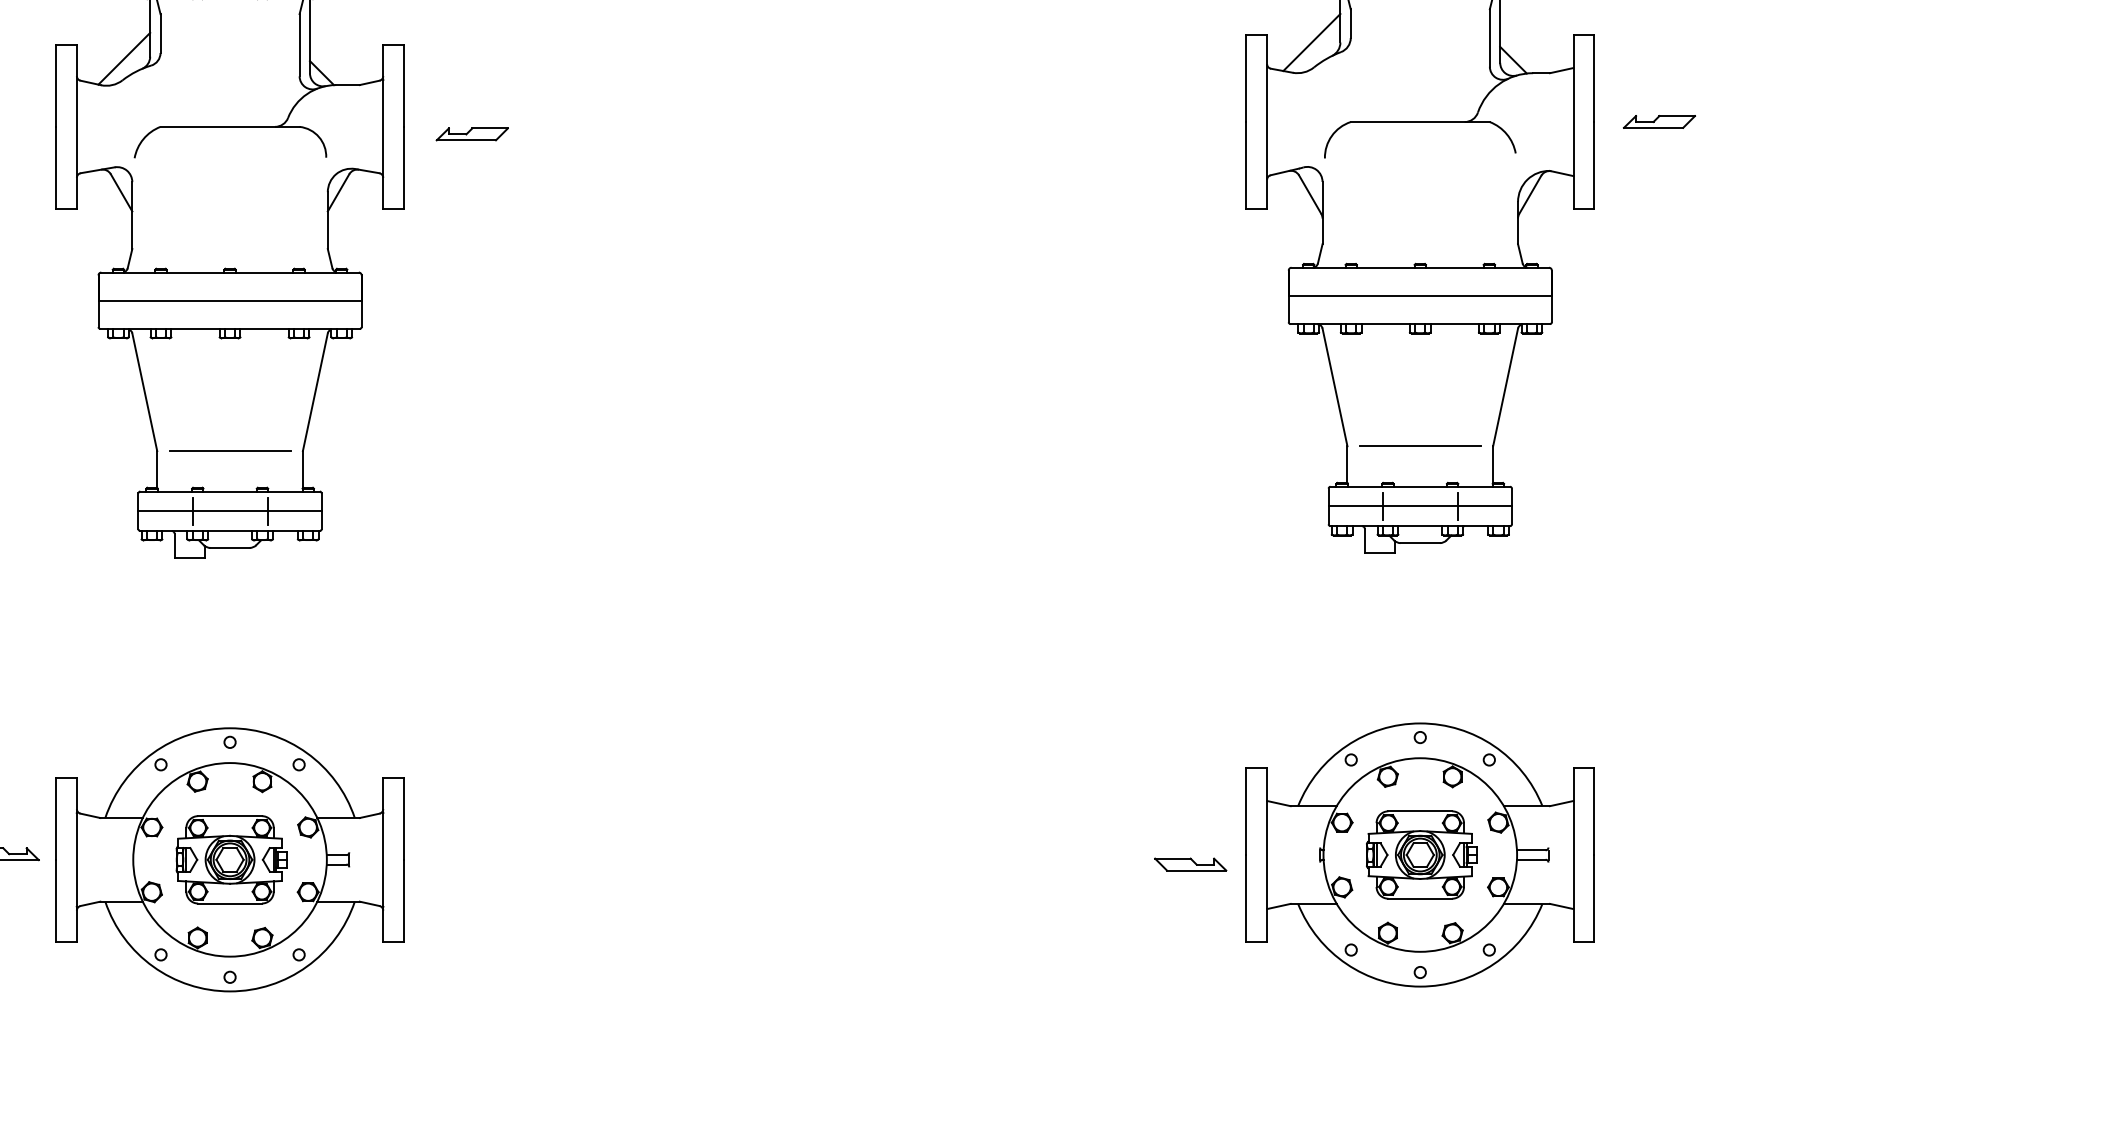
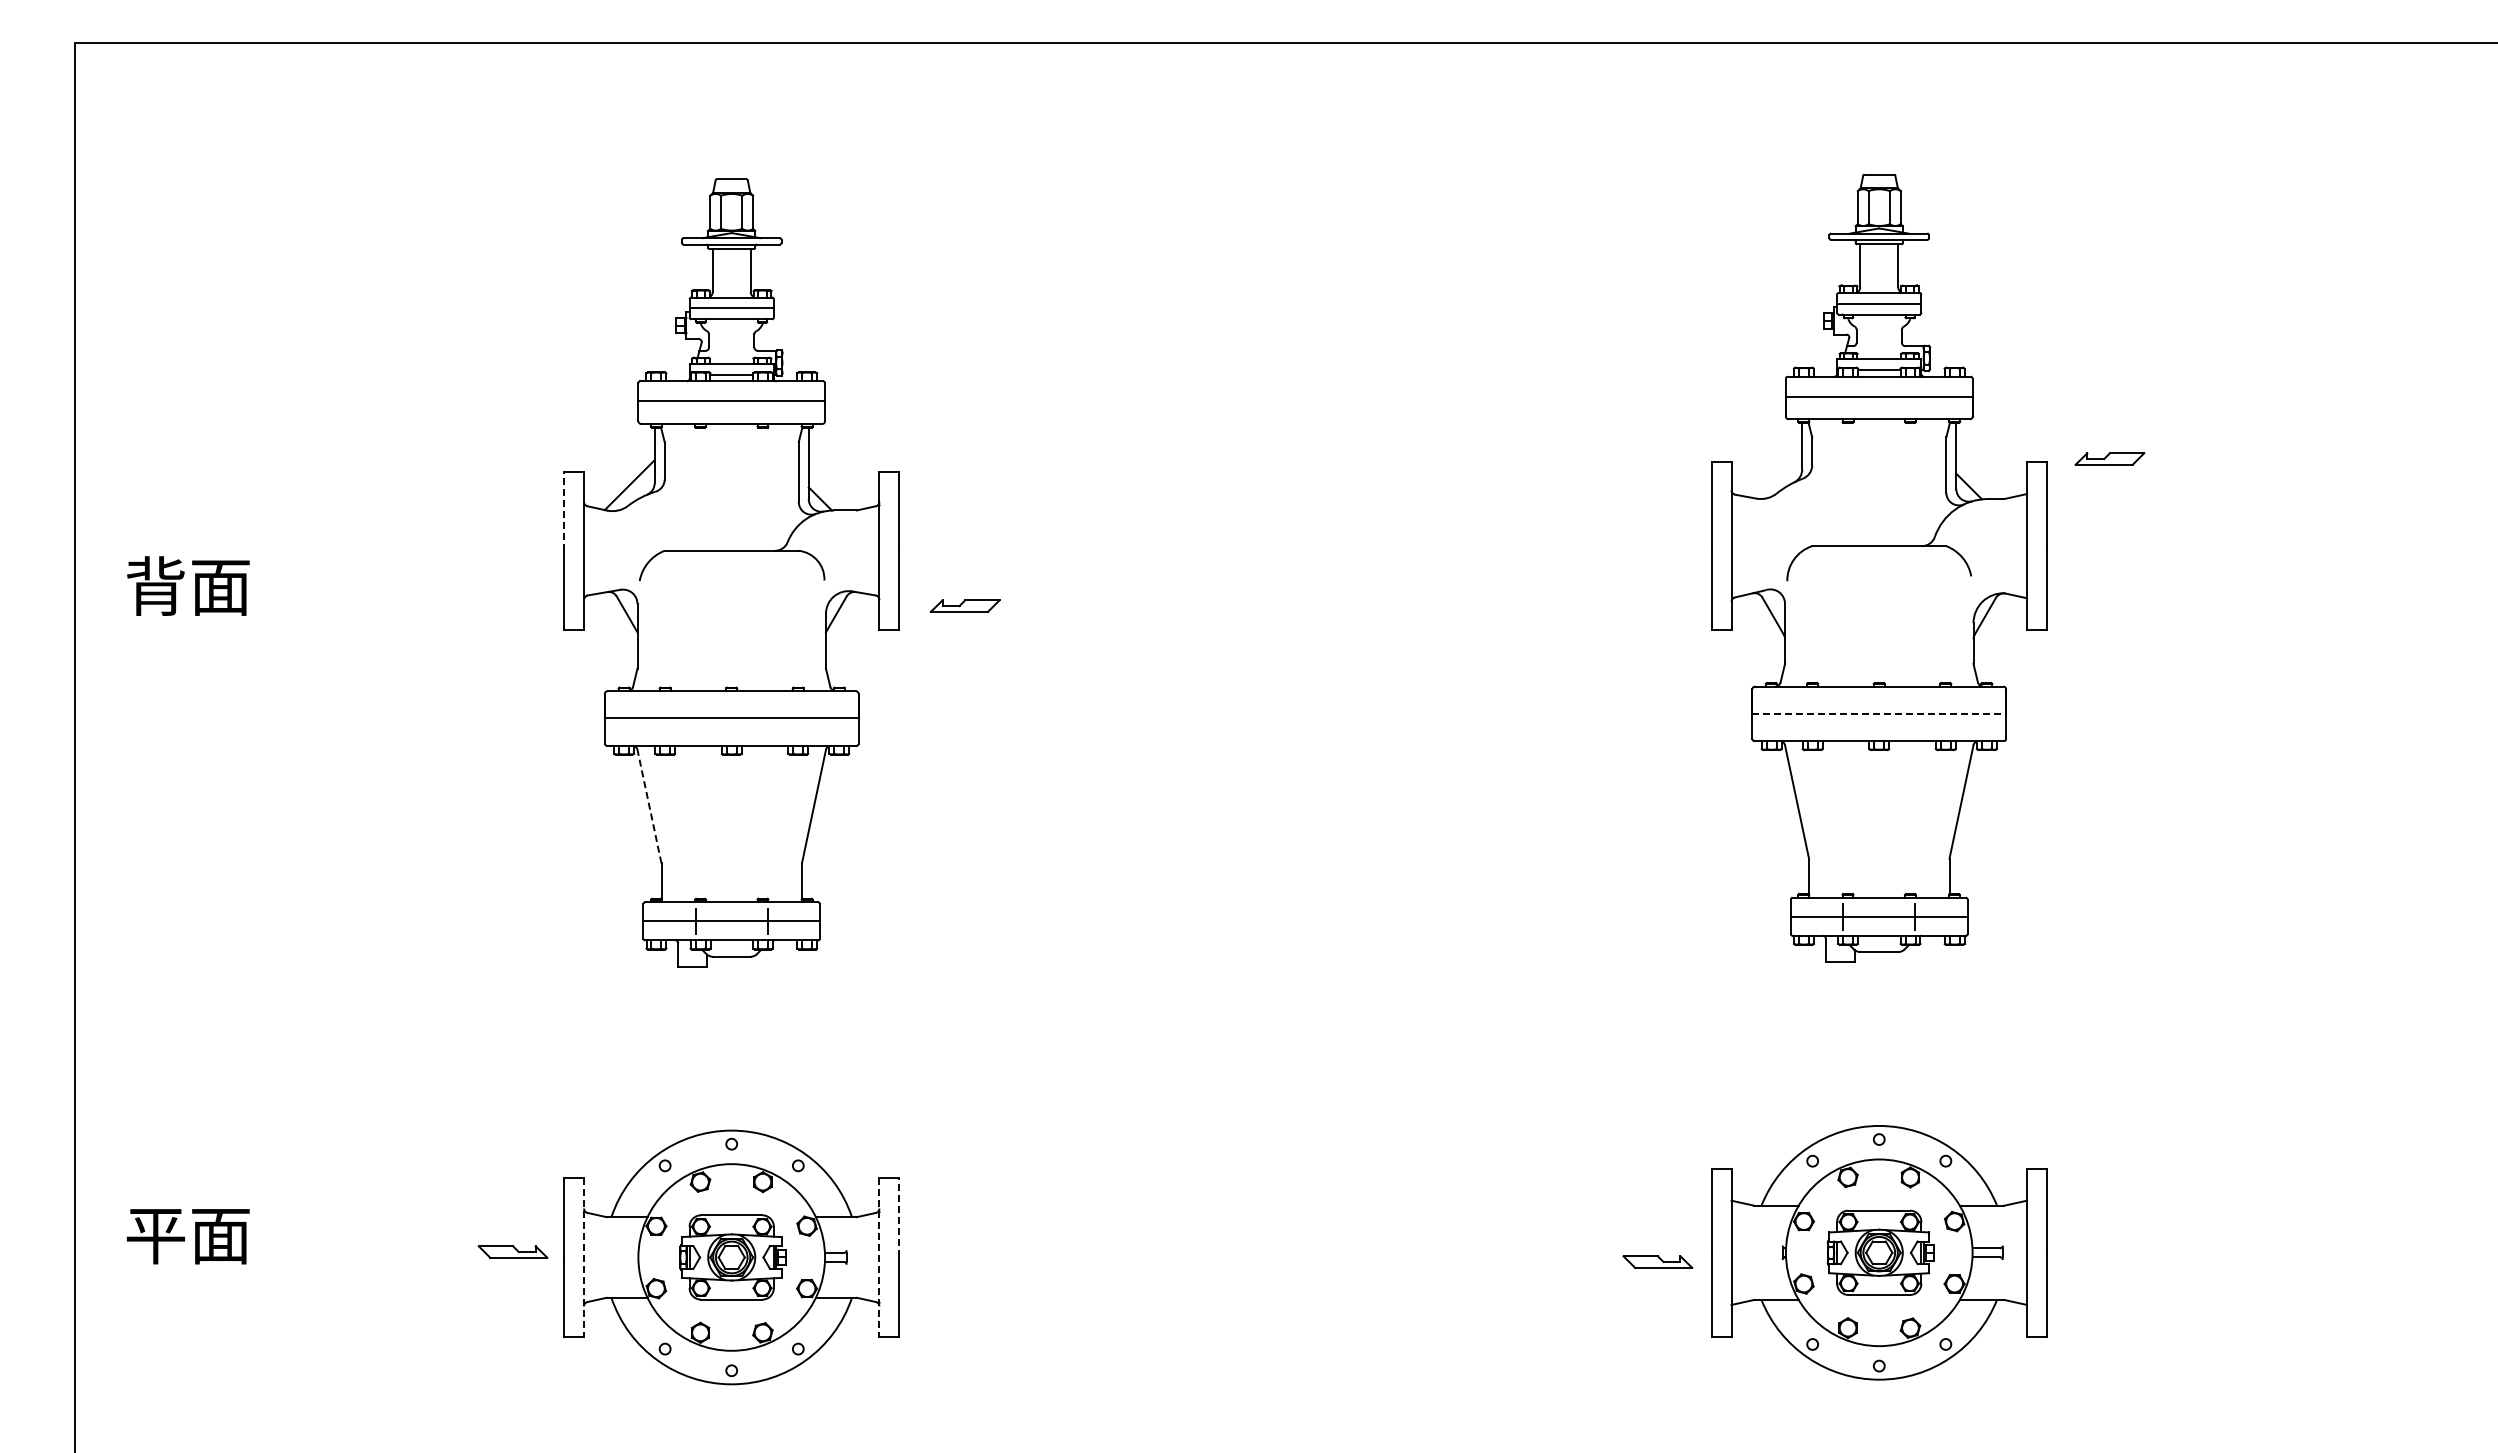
line: (1311, 41) -> (1774, 468), removed
line: (56, 86) -> (564, 511), solid -> dashed
part: (1659, 121) -> (2109, 458), moved
part: (471, 133) -> (964, 605), moved
line: (1420, 295) -> (1879, 713), solid -> dashed
line: (144, 392) -> (649, 806), solid -> dashed
line: (1419, 446) -> (1878, 858), removed
line: (229, 450) -> (731, 862), removed
line: (404, 818) -> (899, 1217), solid -> dashed
line: (77, 859) -> (584, 1257), solid -> dashed
line: (383, 859) -> (879, 1257), solid -> dashed

